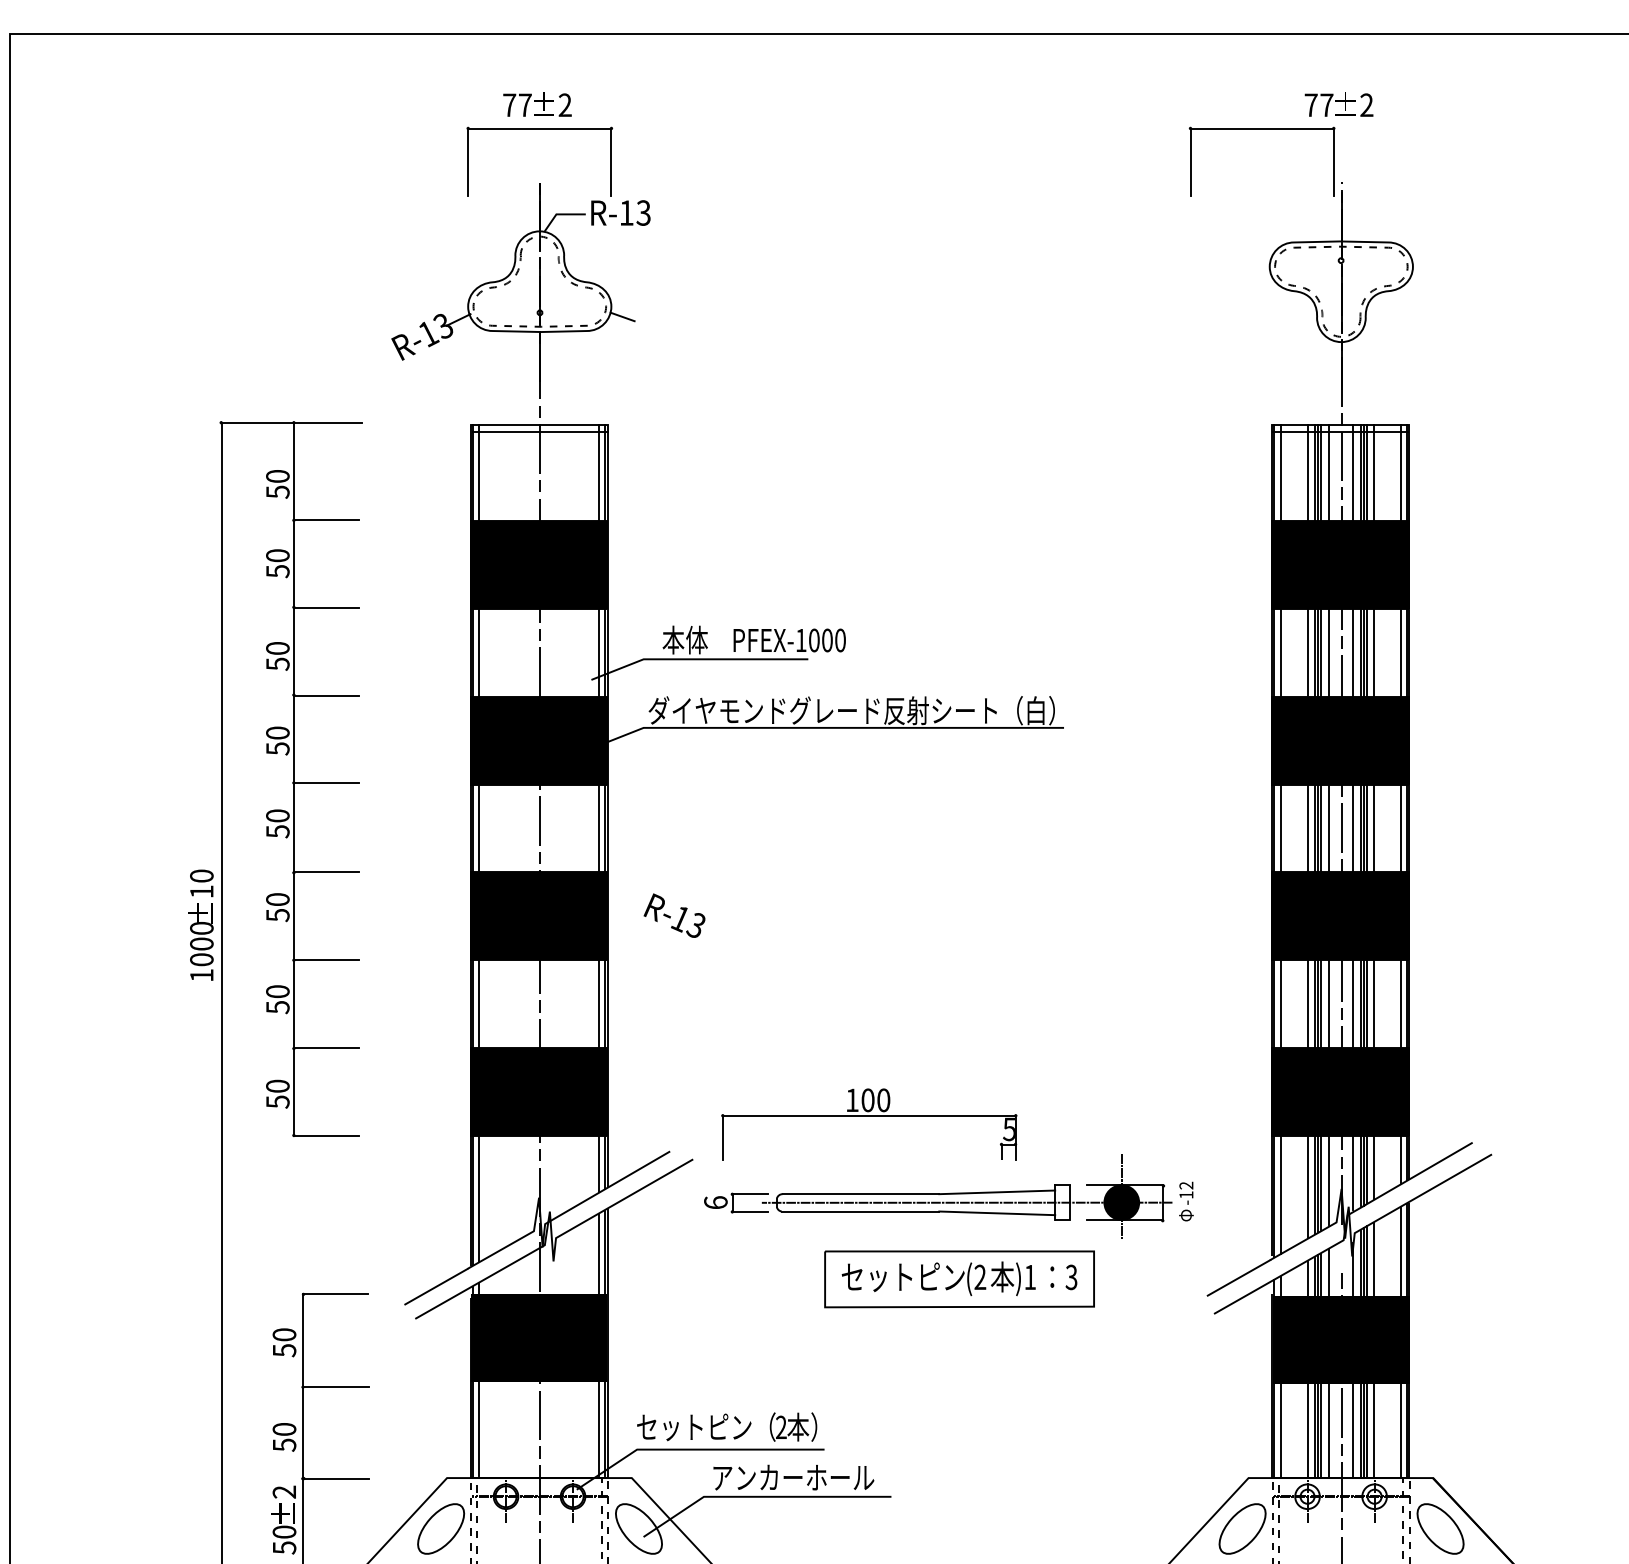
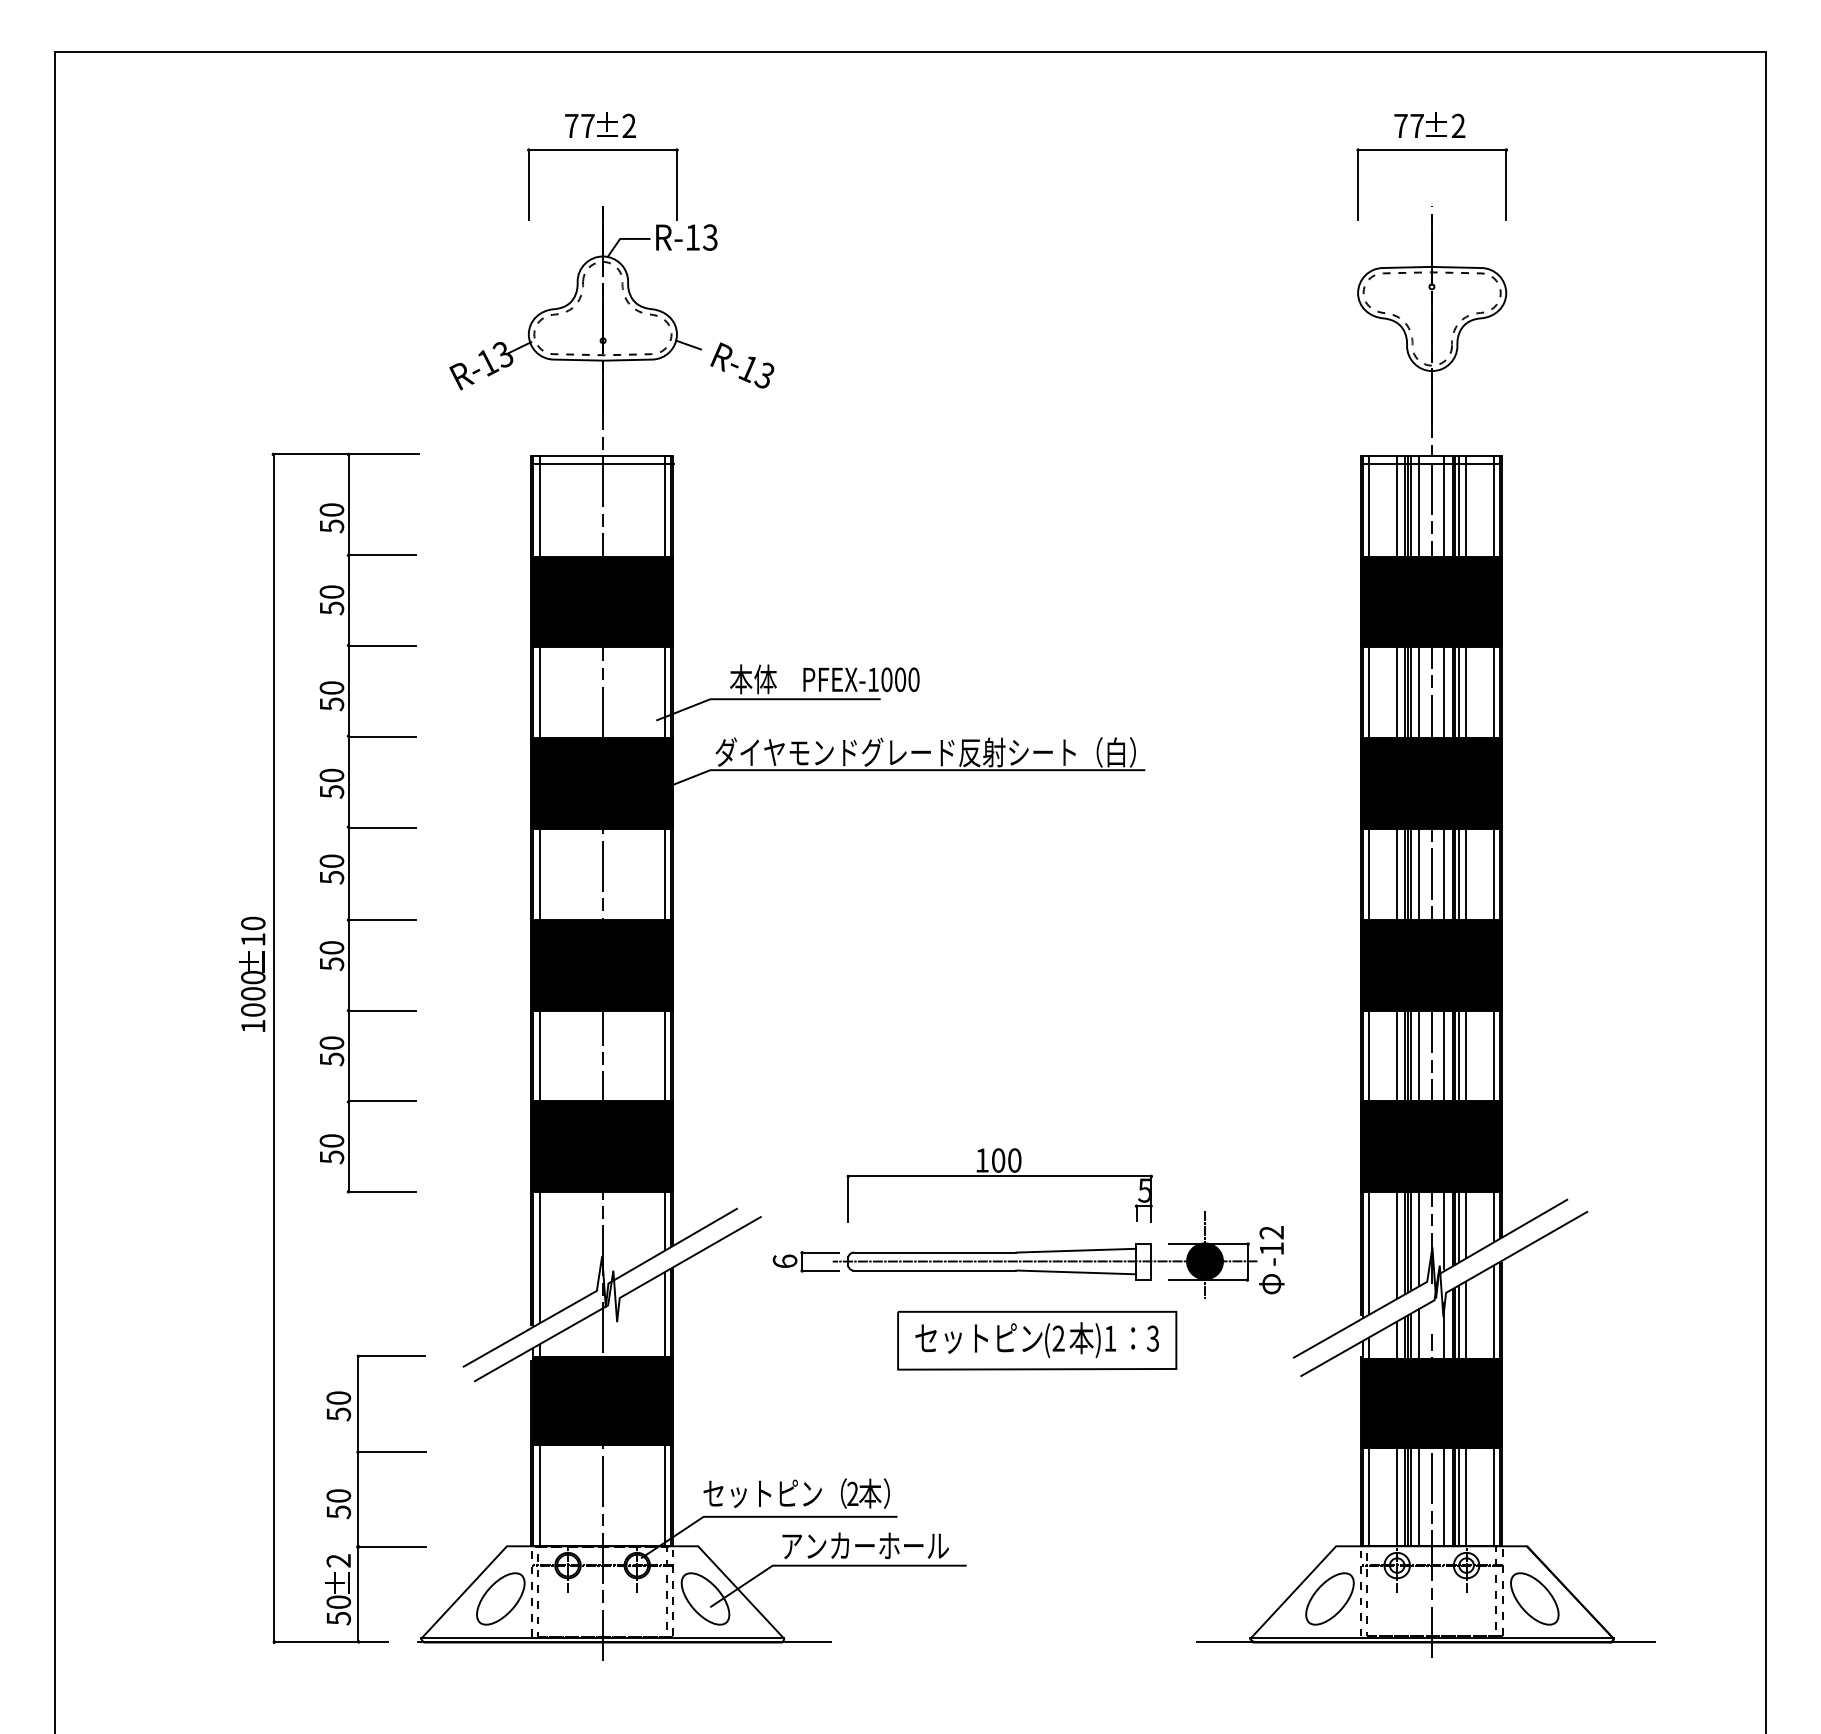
part: (1261, 128) -> (1431, 150), moved
part: (674, 915) -> (742, 365), moved
part: (869, 1115) -> (999, 1176), moved
part: (1186, 1201) -> (1271, 1260), size x1.67

